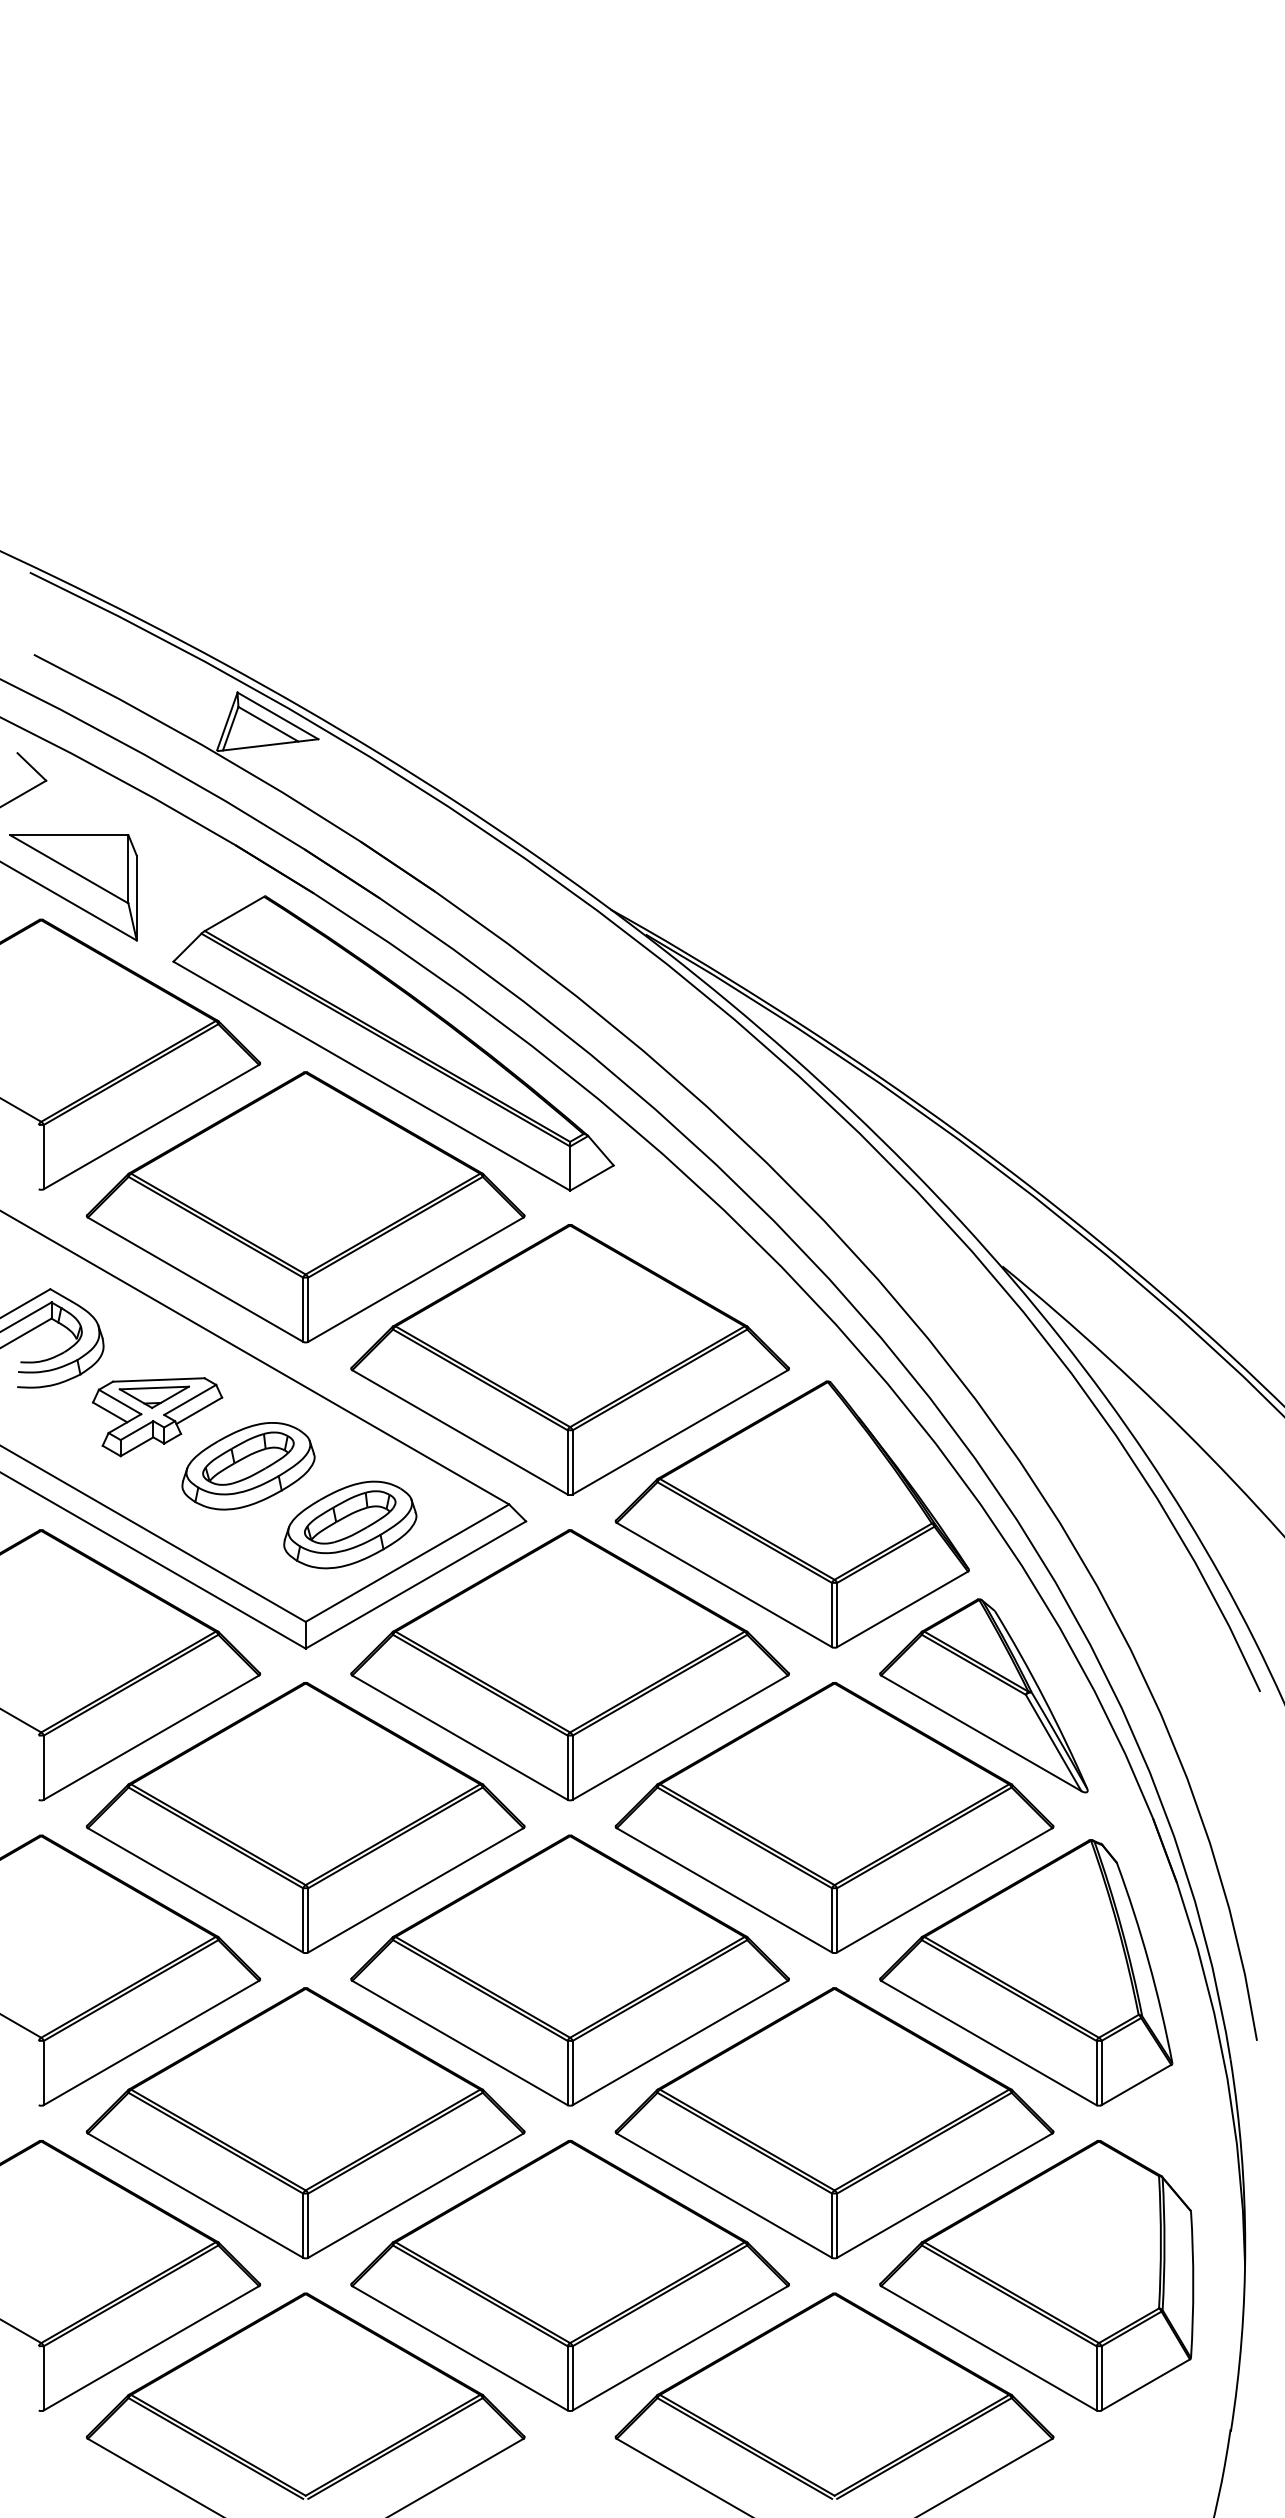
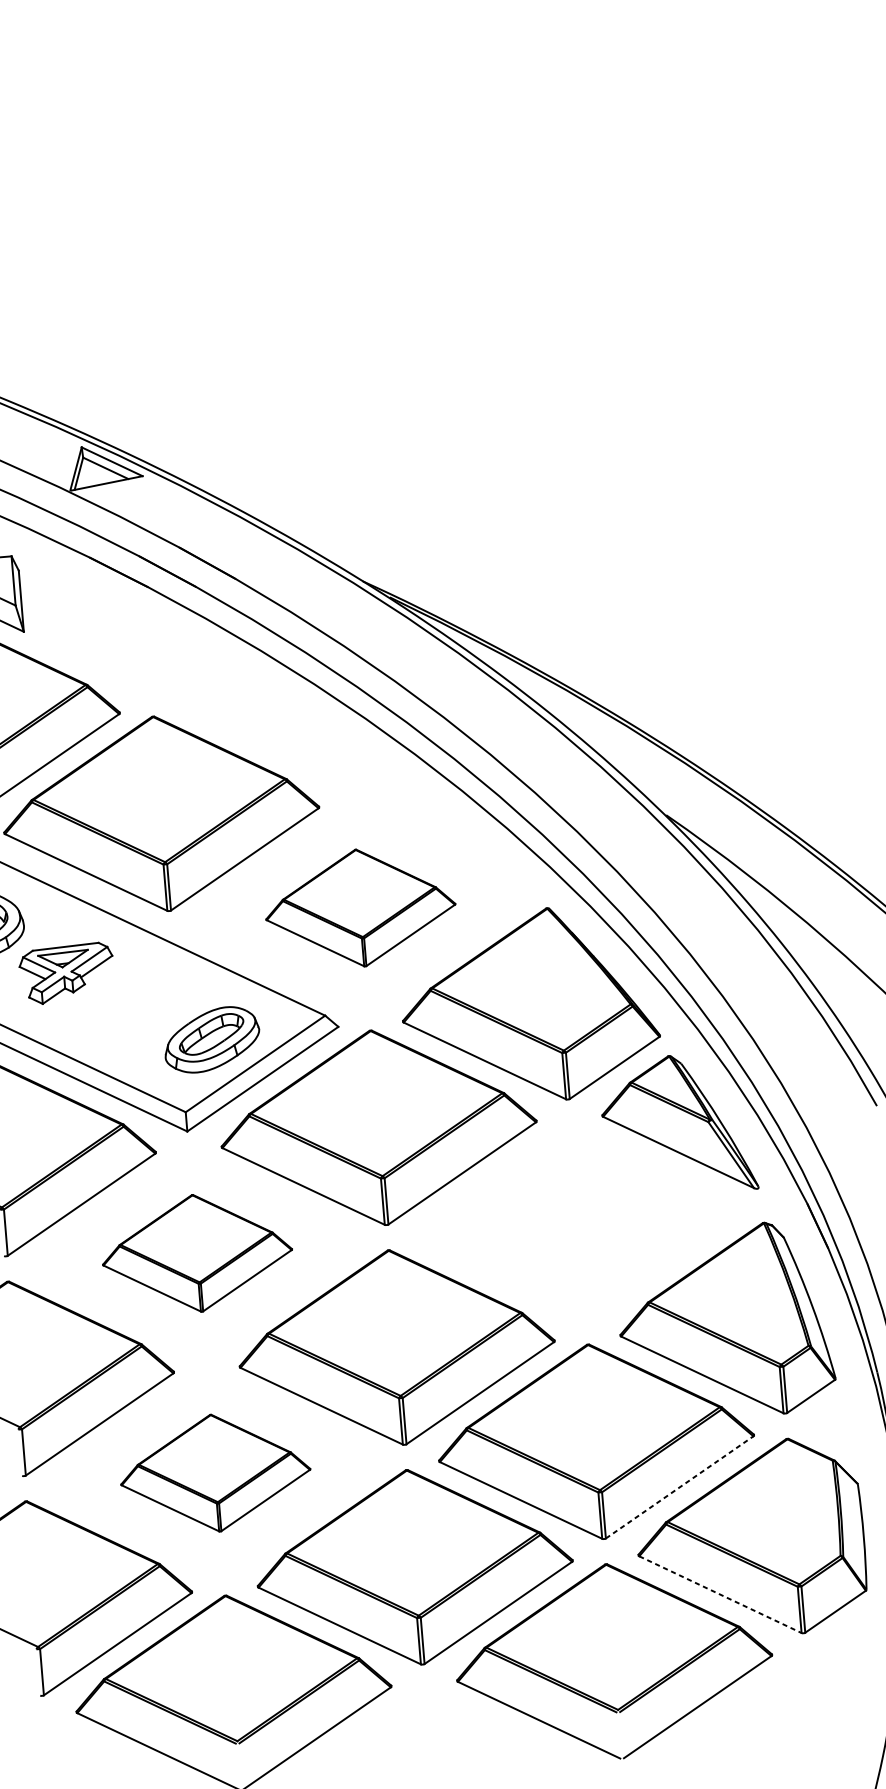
part: (393, 1043) -> (214, 690), removed
part: (569, 1359) -> (360, 907), size x0.6
part: (248, 1466) -> (135, 1003), removed
part: (305, 1817) -> (197, 1253), size x0.6
part: (834, 1817) -> (577, 1221), removed
part: (305, 2123) -> (215, 1473), size x0.6
line: (945, 2195) -> (680, 1487), solid -> dashed
line: (989, 2348) -> (720, 1594), solid -> dashed

